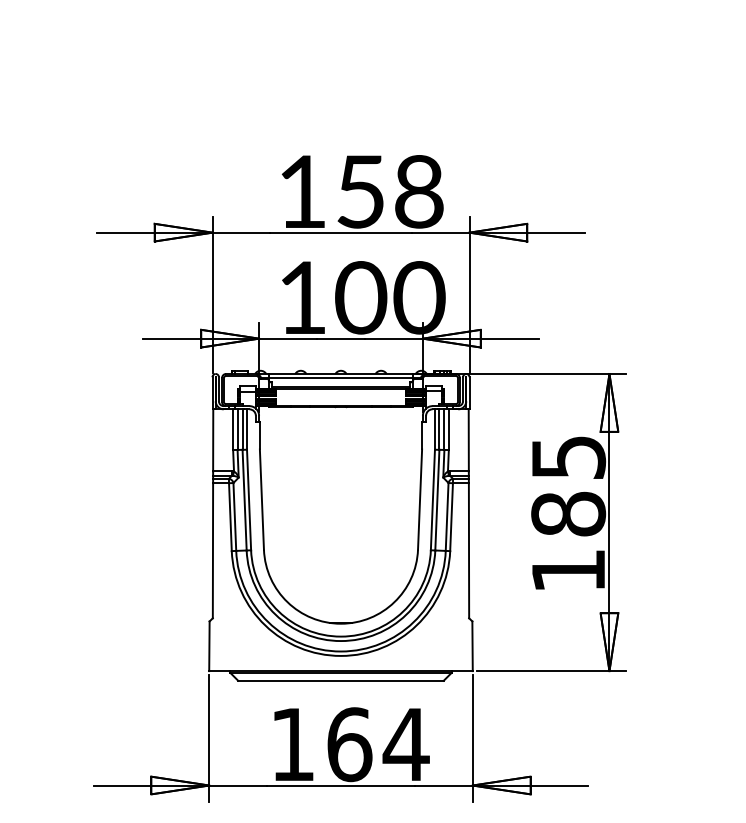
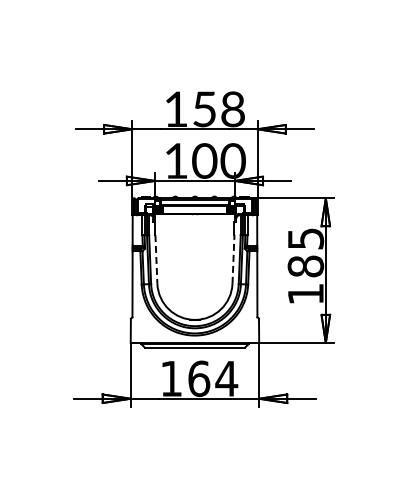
line: (420, 497) -> (233, 258), solid -> dashed
line: (262, 499) -> (156, 259), solid -> dashed

